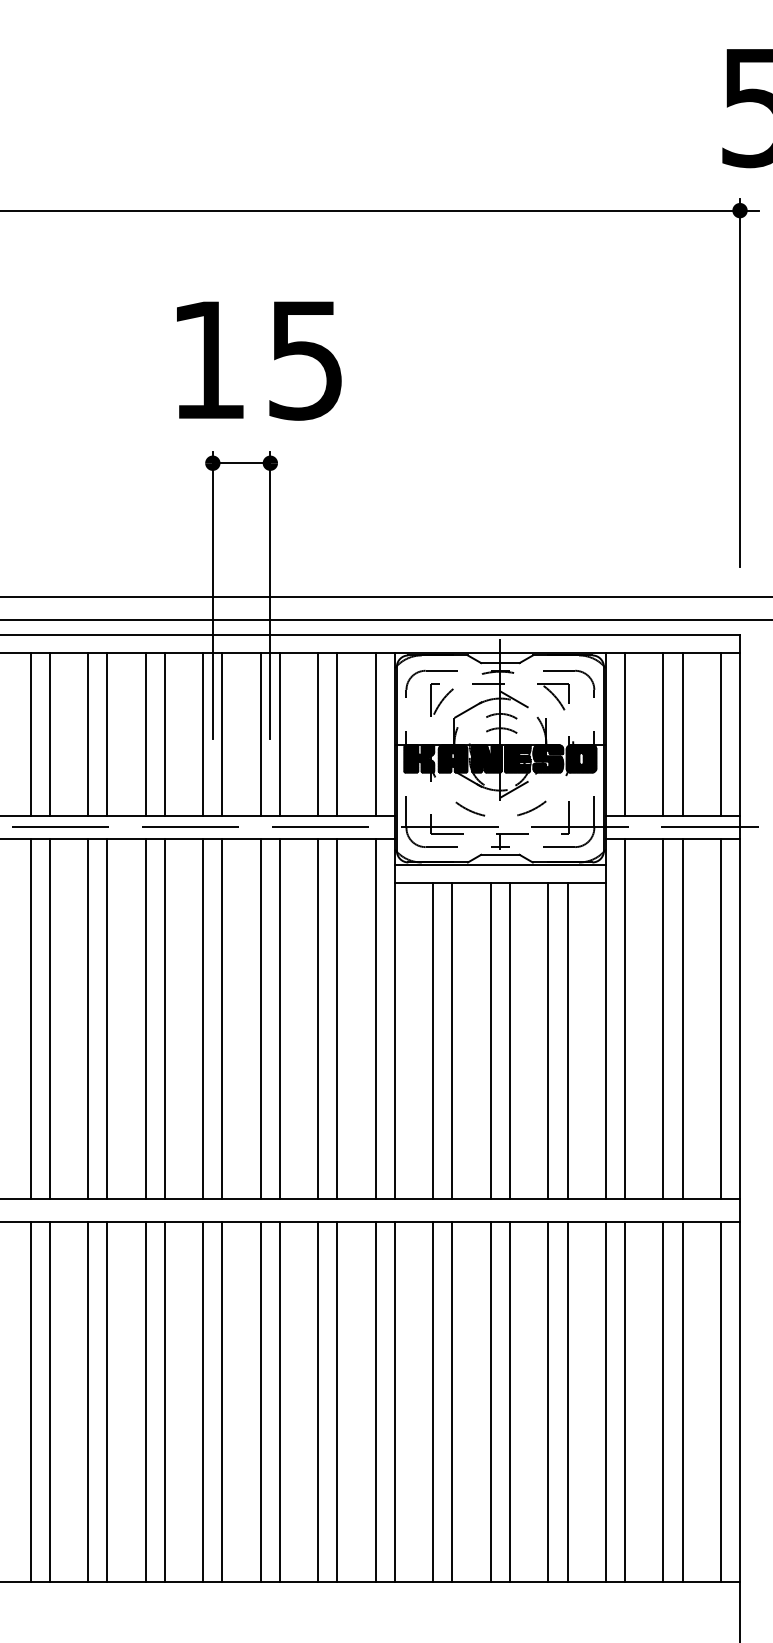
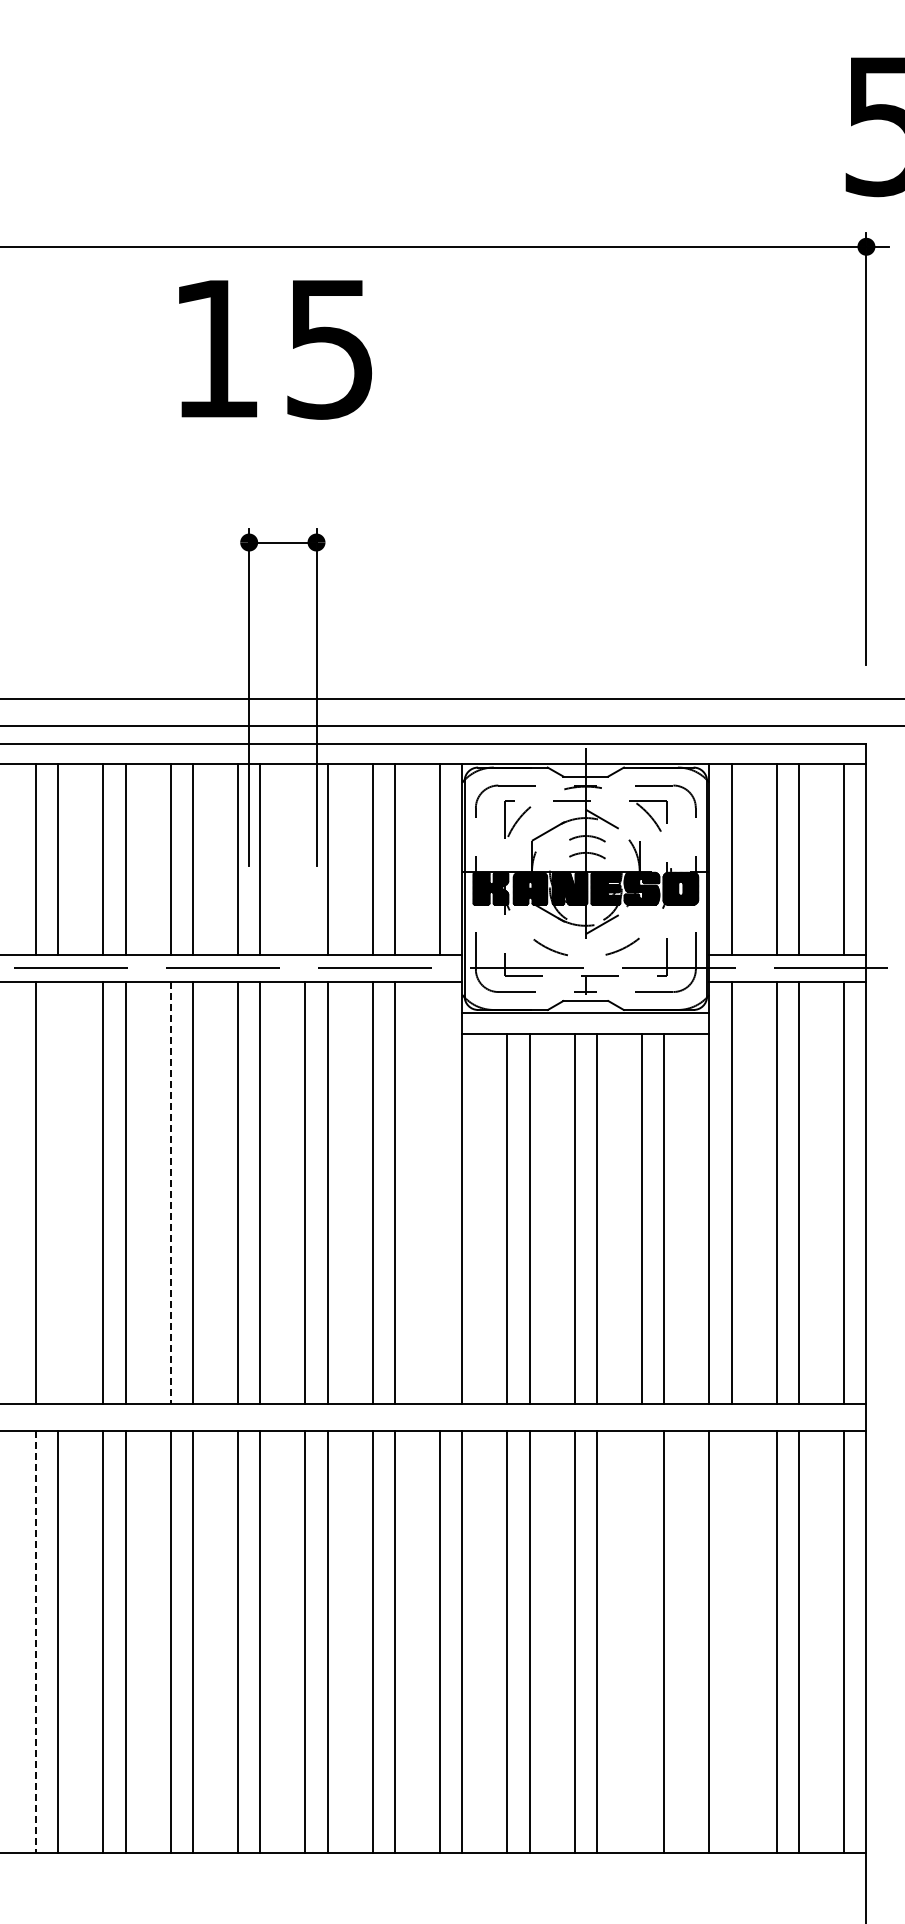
text: (259, 360) -> (275, 349), moved
line: (260, 733) -> (305, 859), removed
line: (49, 1018) -> (58, 1192), removed
line: (145, 1018) -> (170, 1192), solid -> dashed
line: (375, 1018) -> (439, 1192), removed
line: (30, 1401) -> (35, 1641), solid -> dashed
line: (547, 1401) -> (641, 1641), removed
line: (624, 1401) -> (731, 1641), removed

